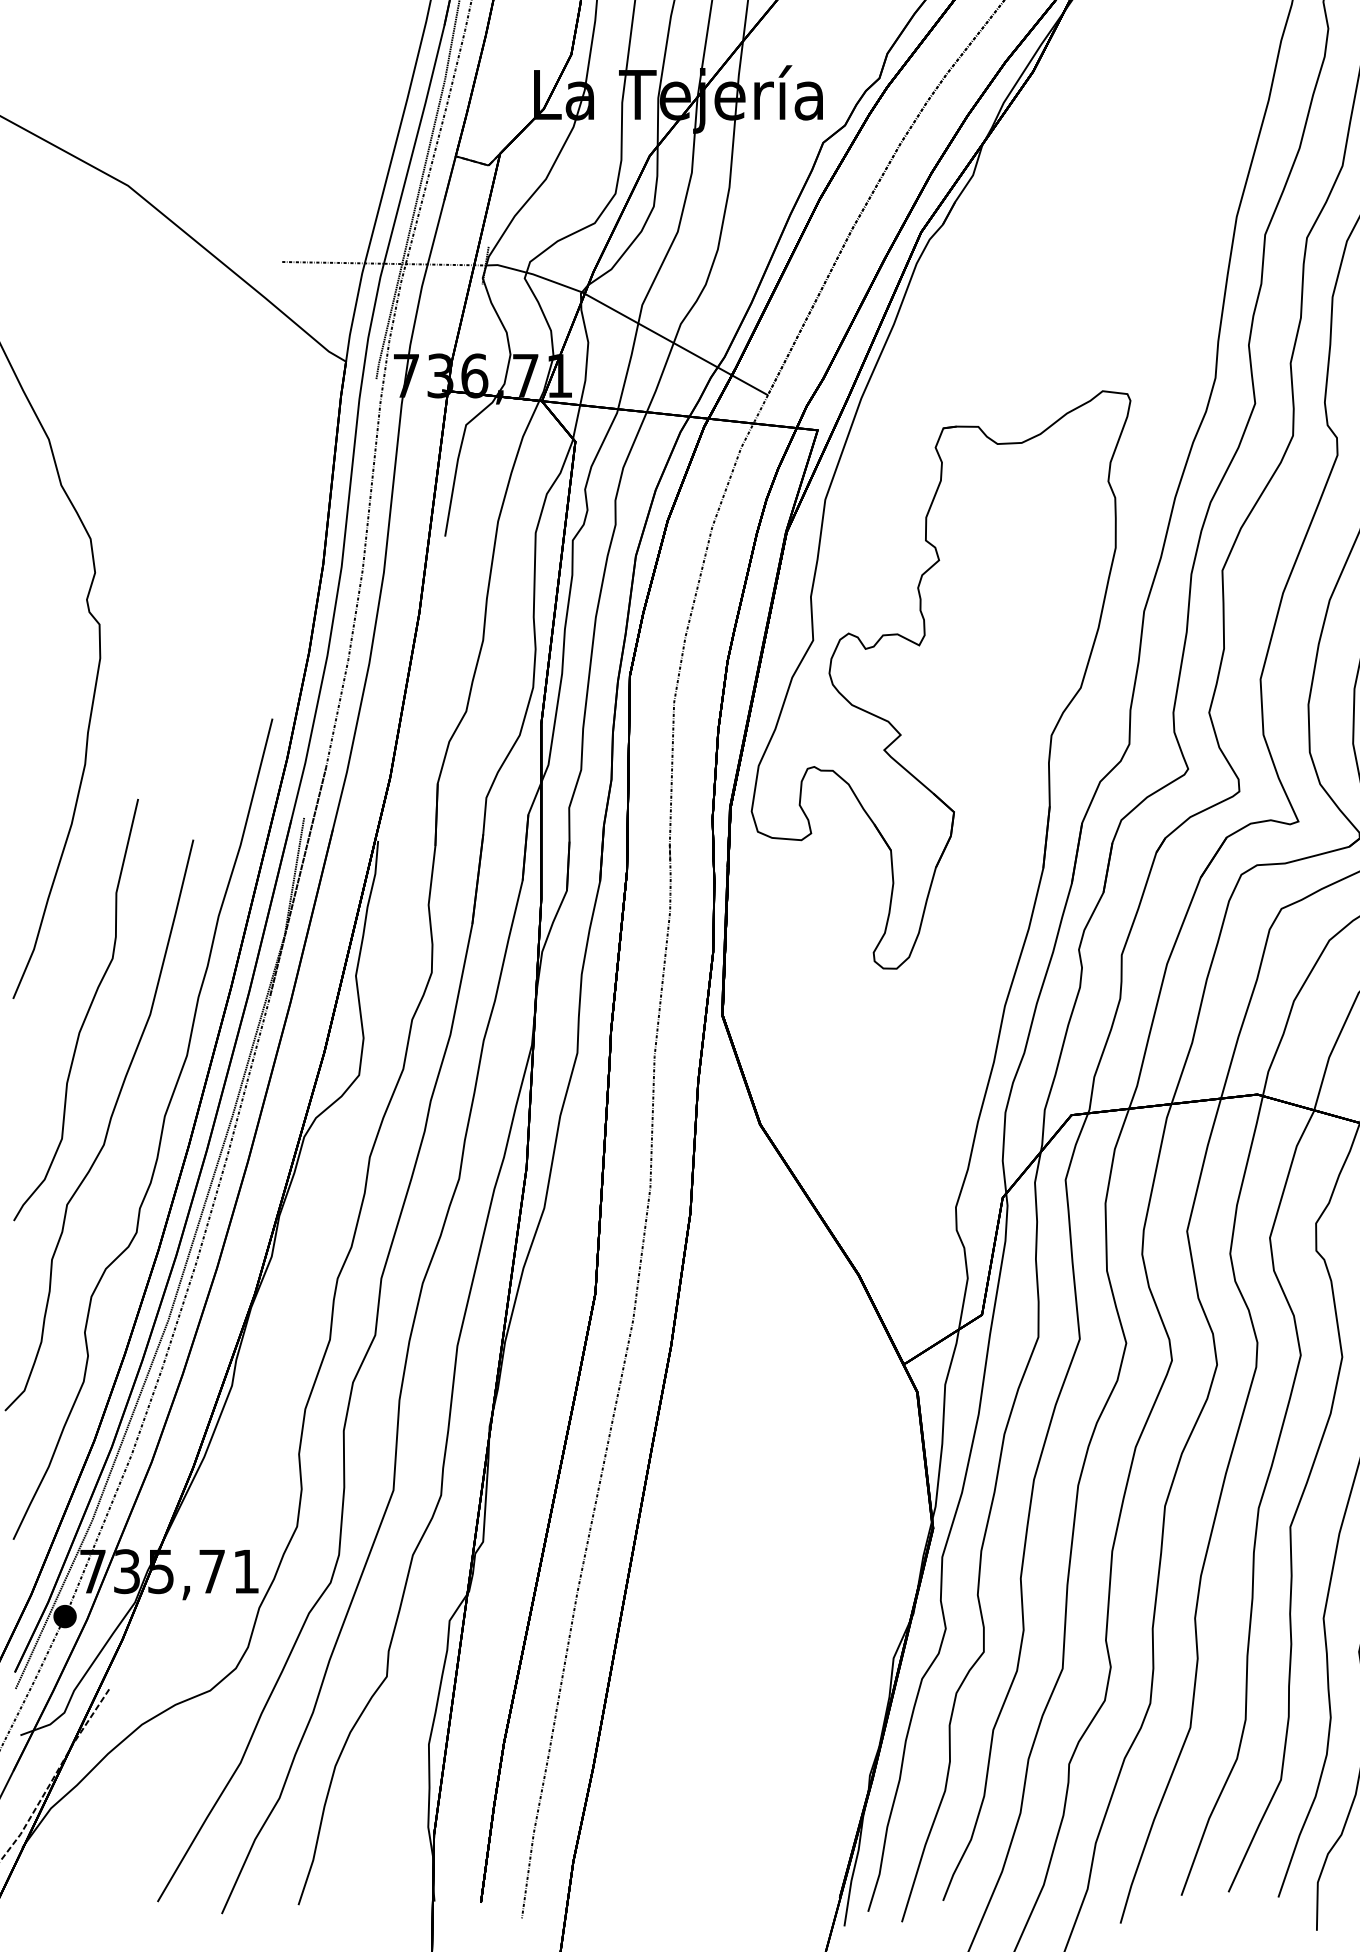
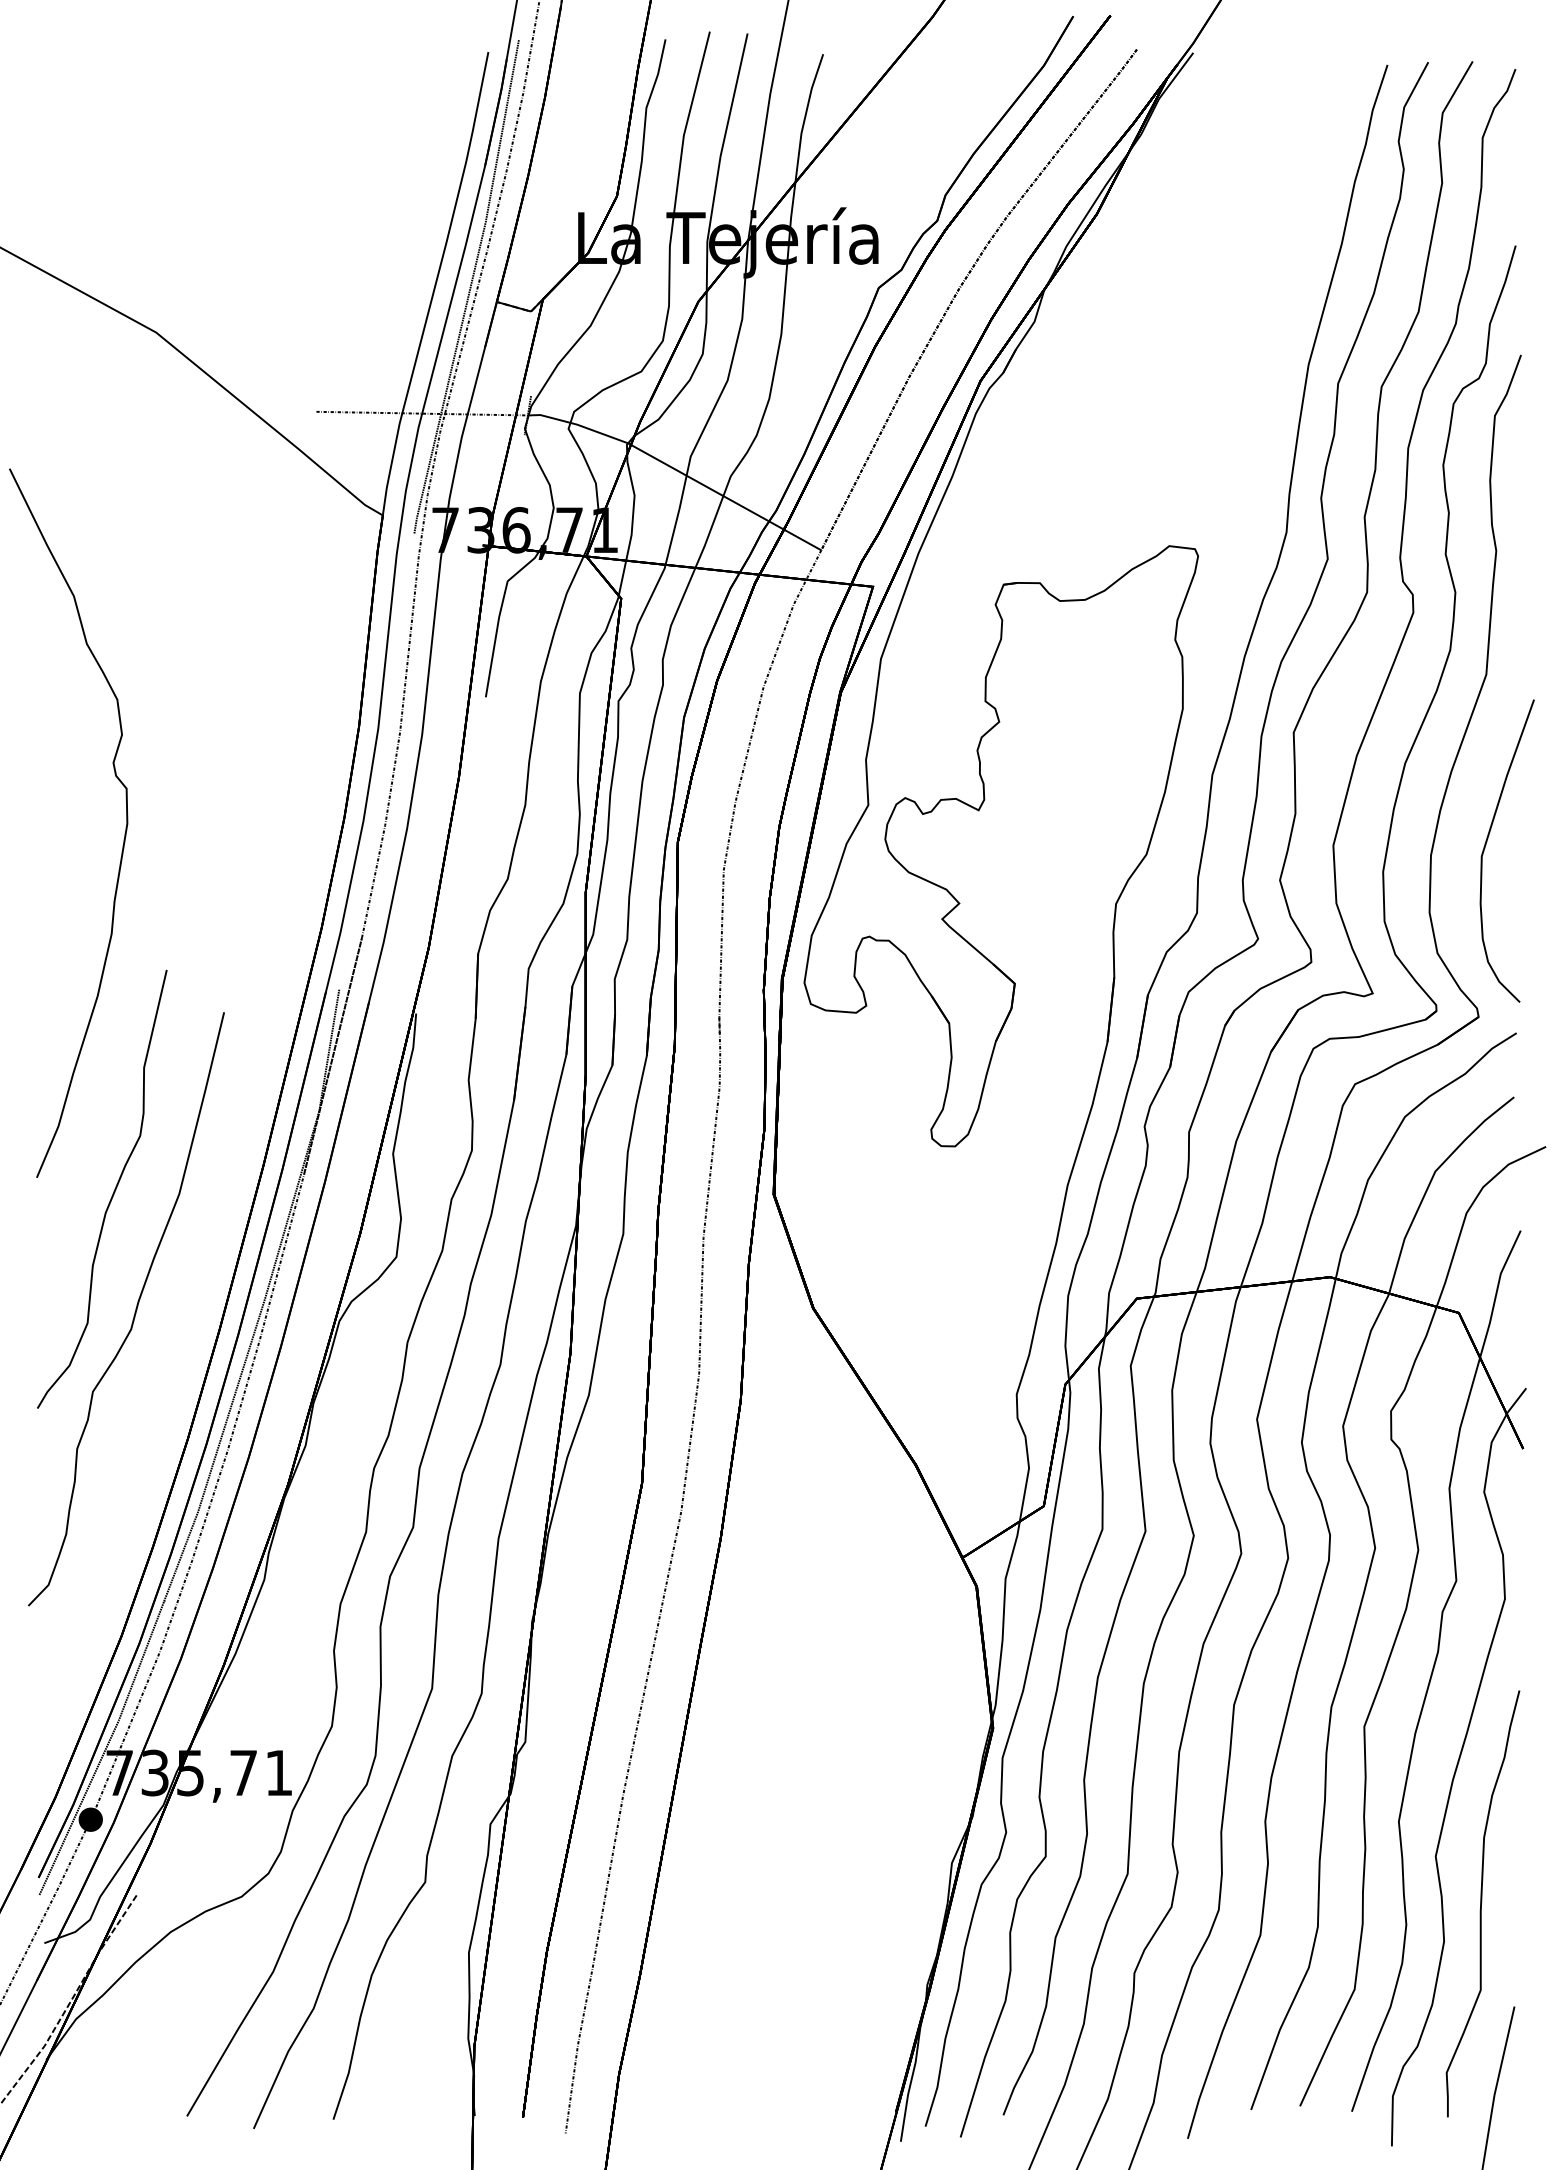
part: (161, 1131) -> (190, 1315), removed

